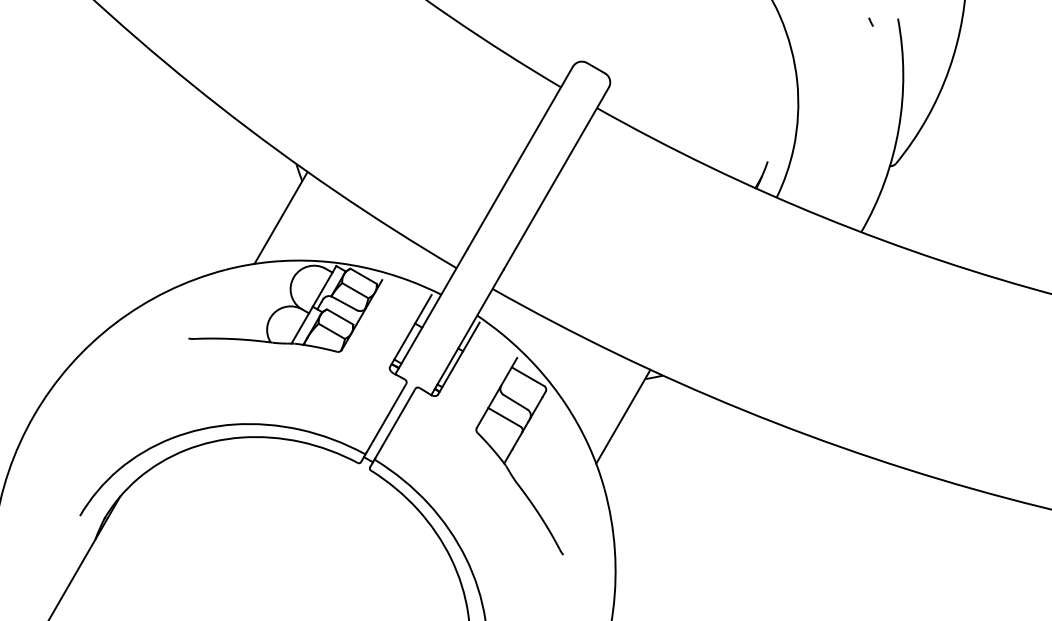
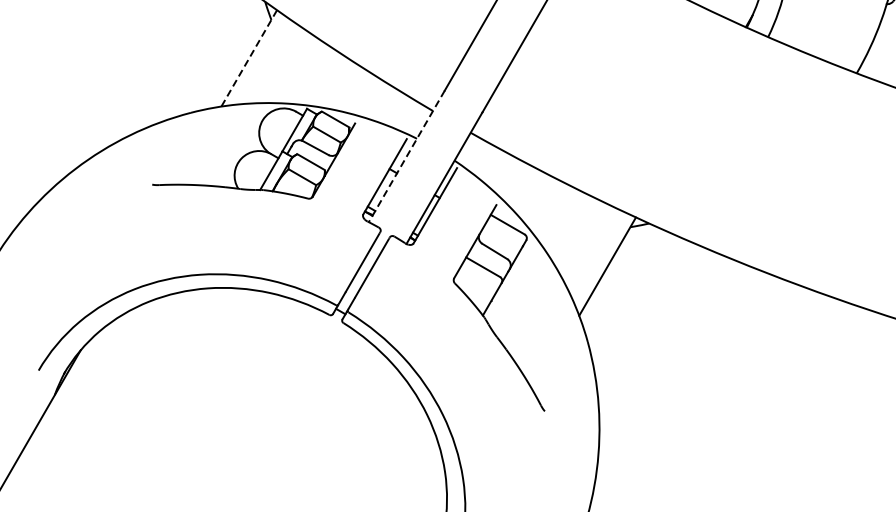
line: (280, 218) -> (248, 58), solid -> dashed
line: (431, 311) -> (406, 156), solid -> dashed

